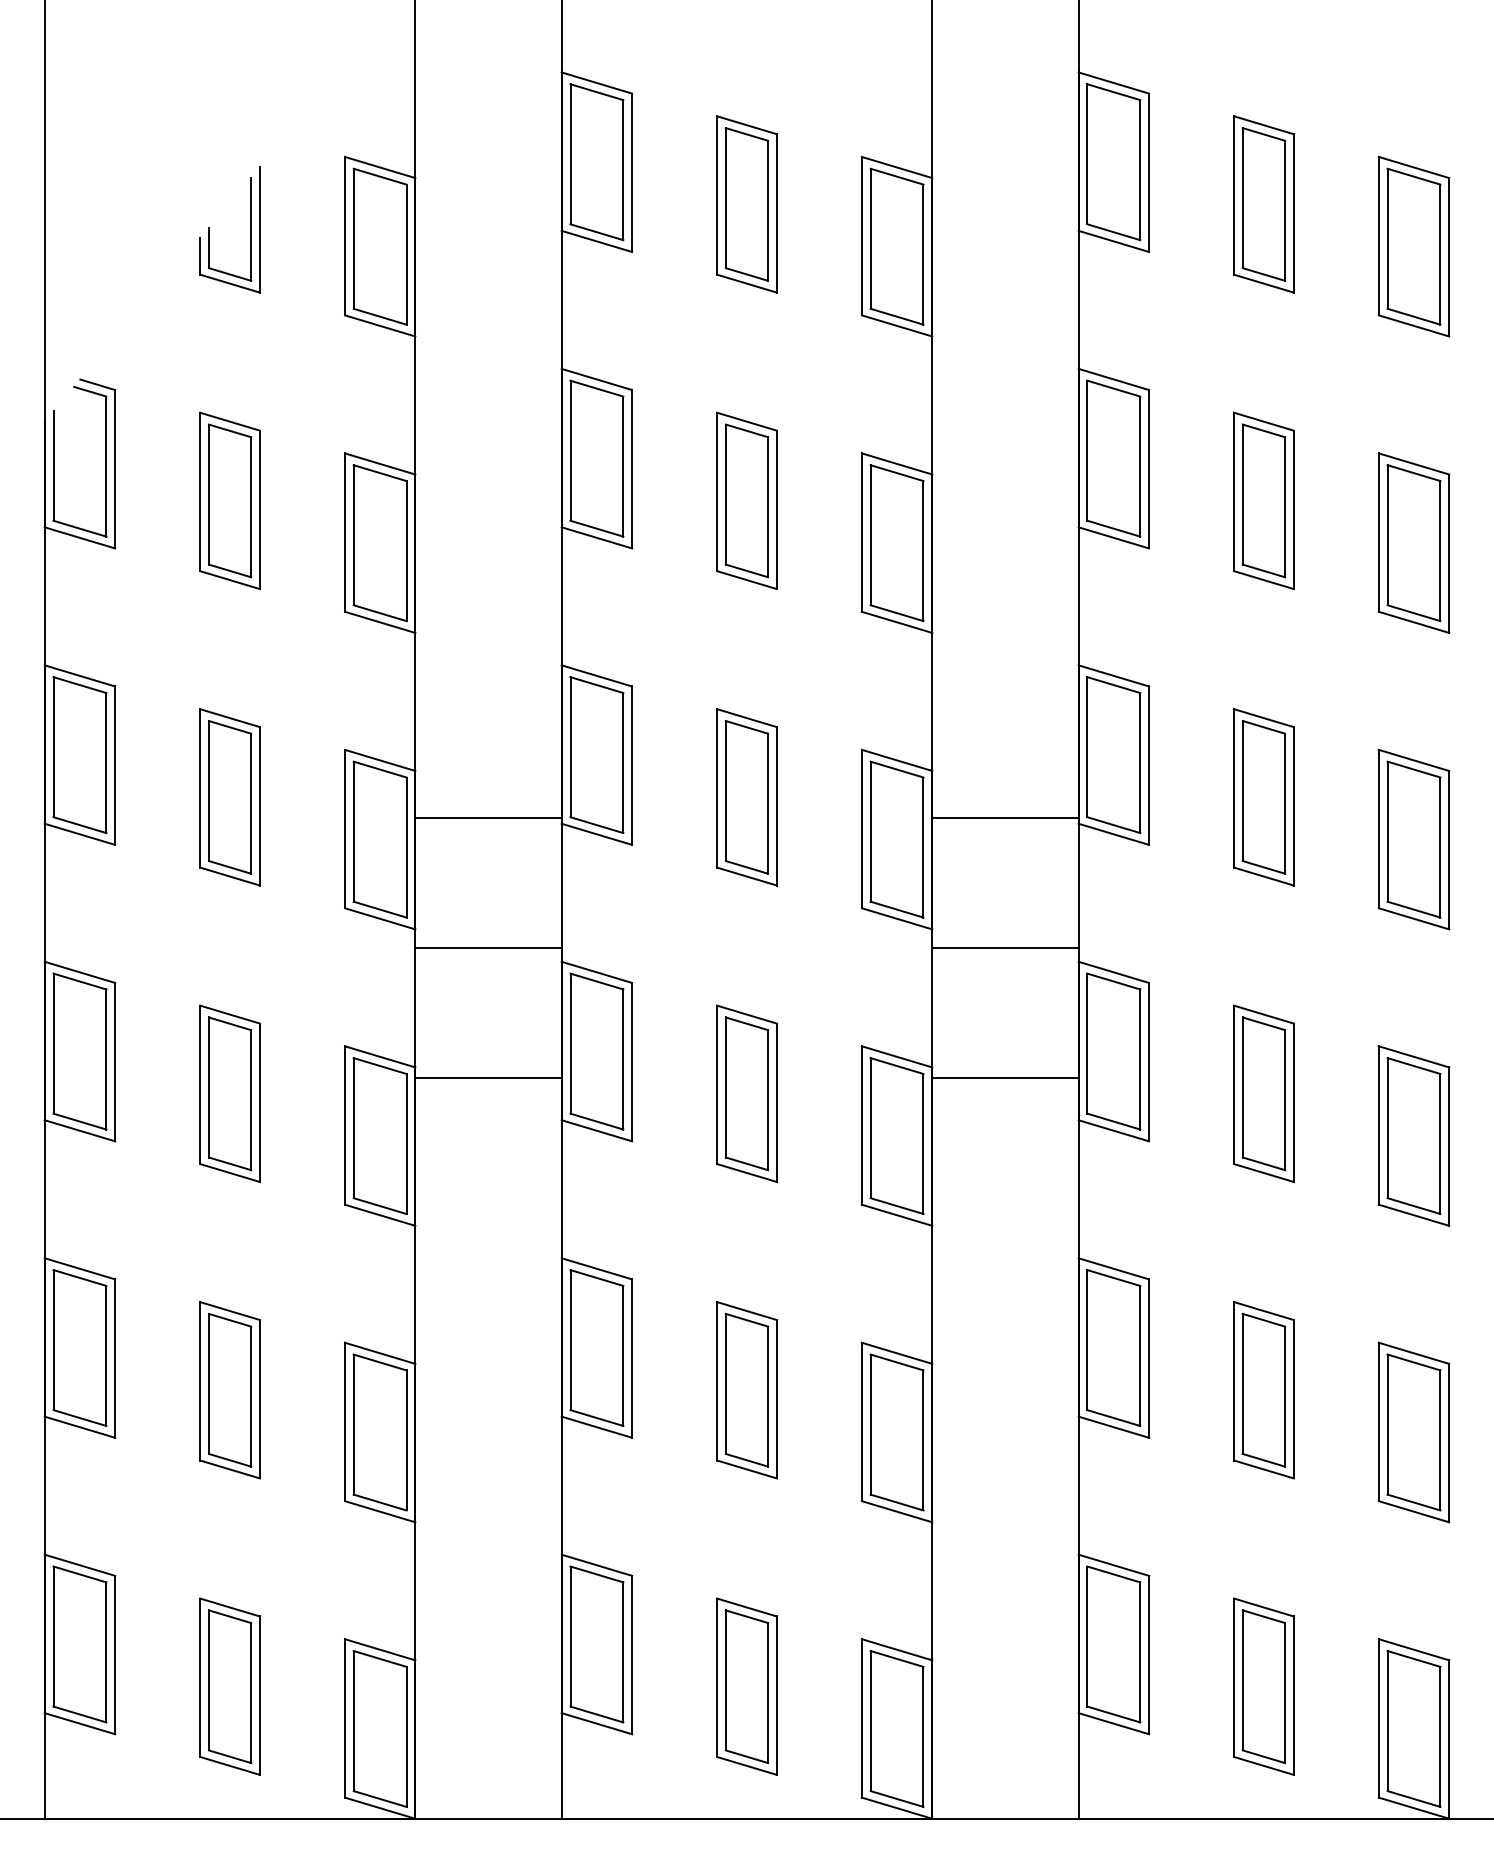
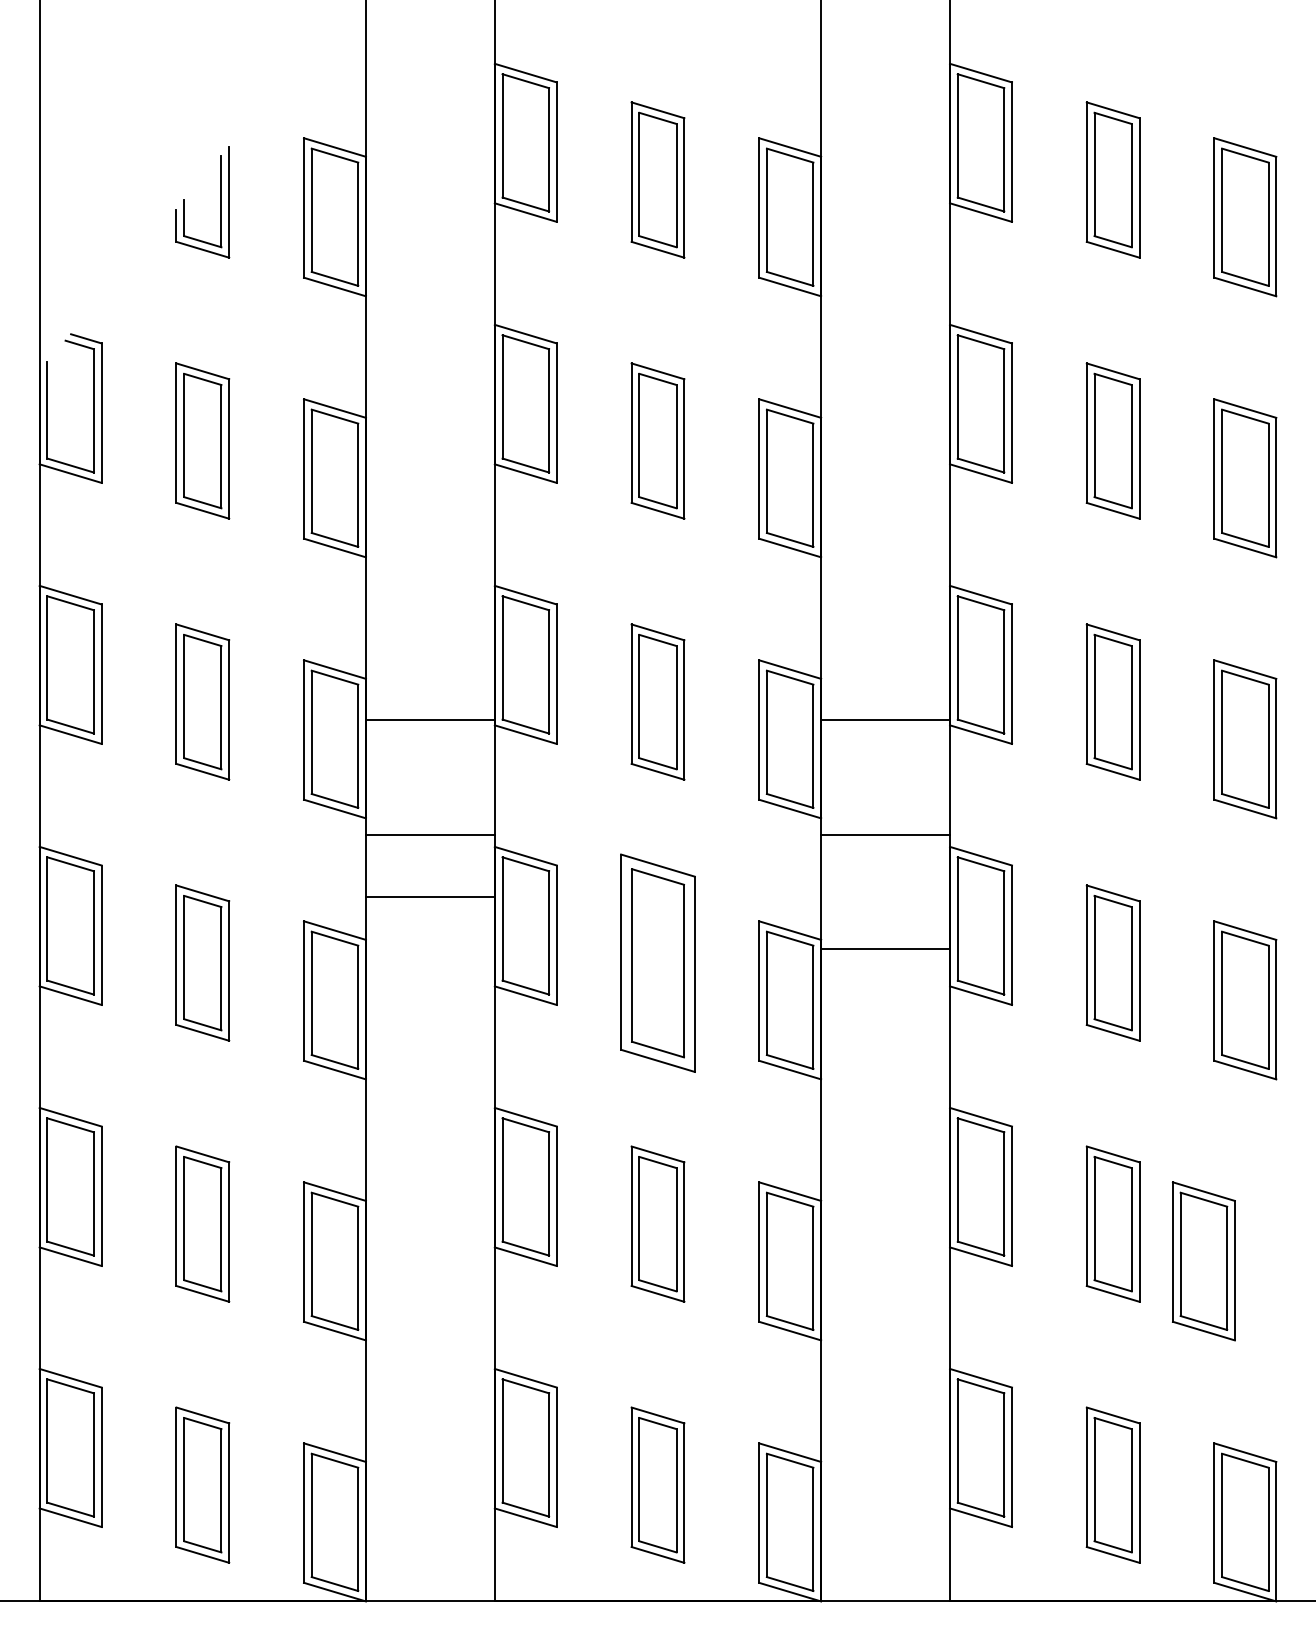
line: (488, 1077) -> (430, 896), moved
part: (746, 1093) -> (657, 962), size x1.4
part: (1413, 1432) -> (1203, 1261), moved

